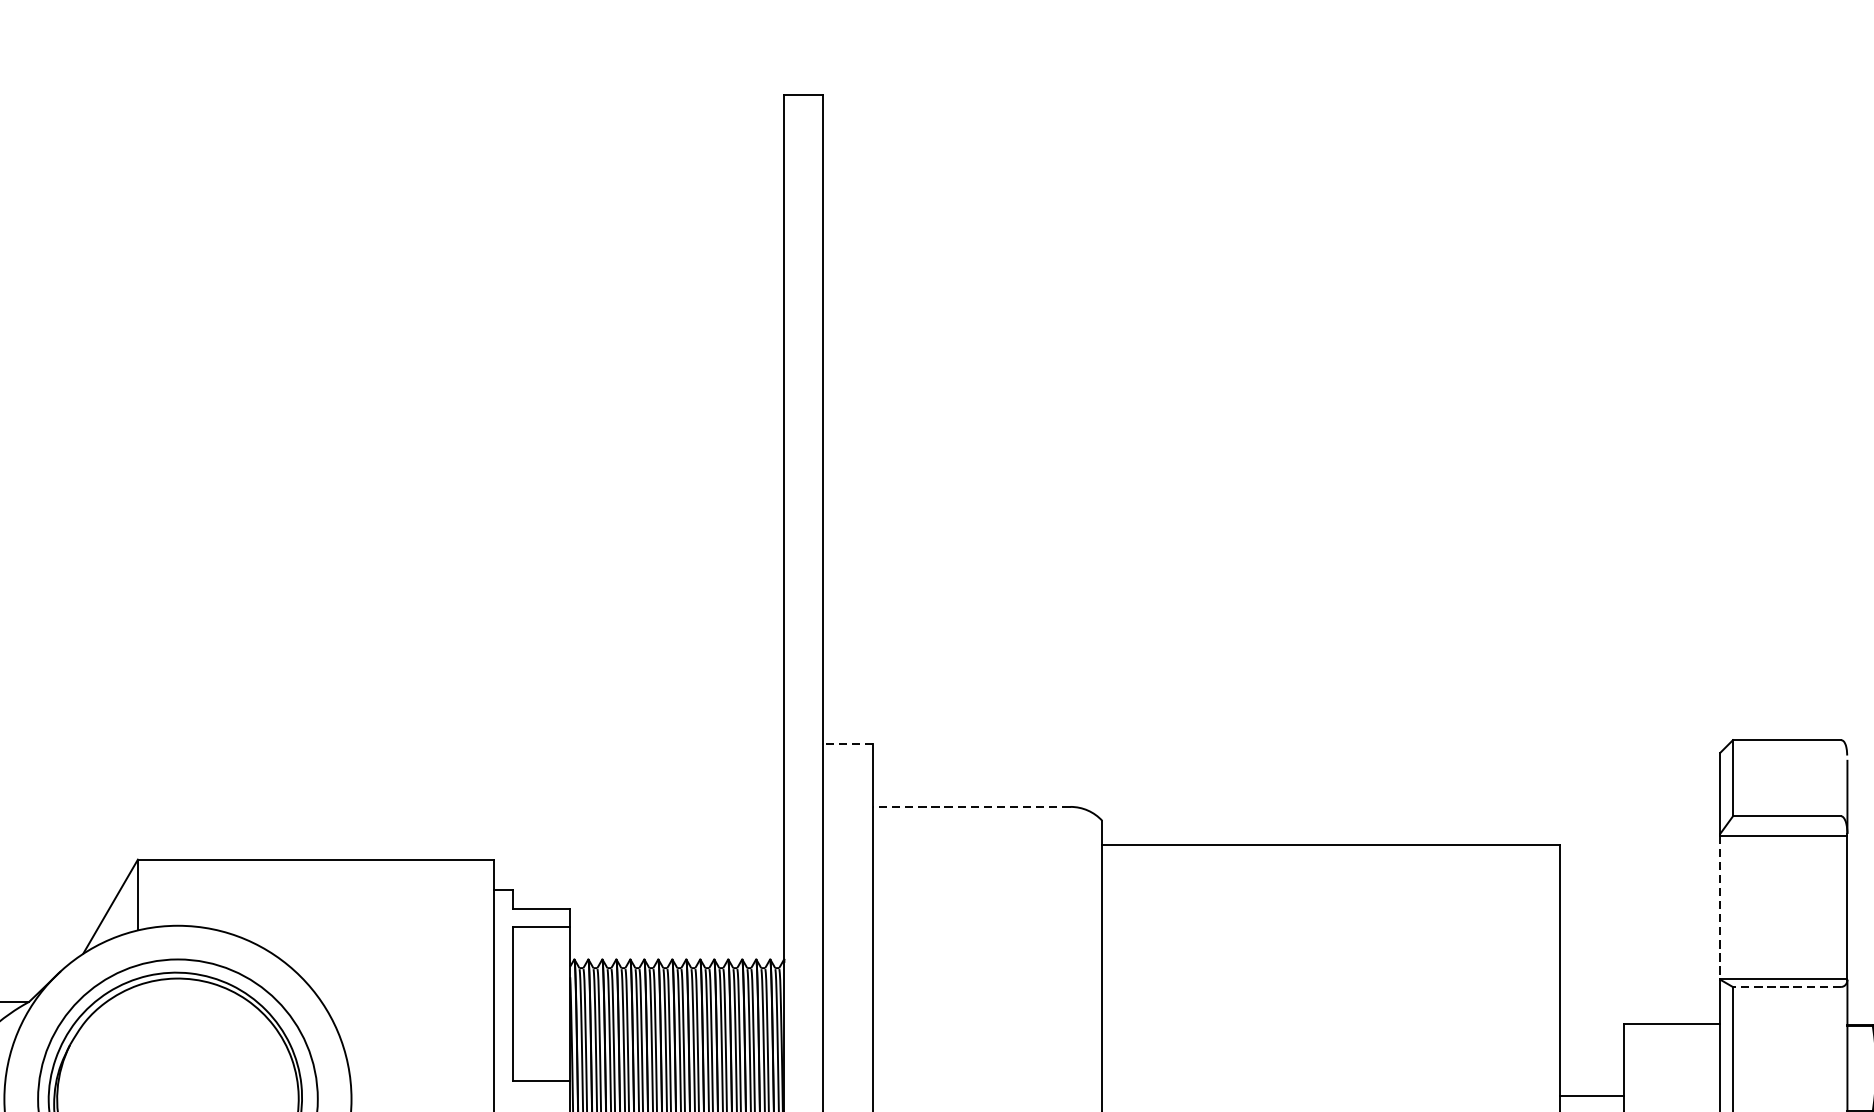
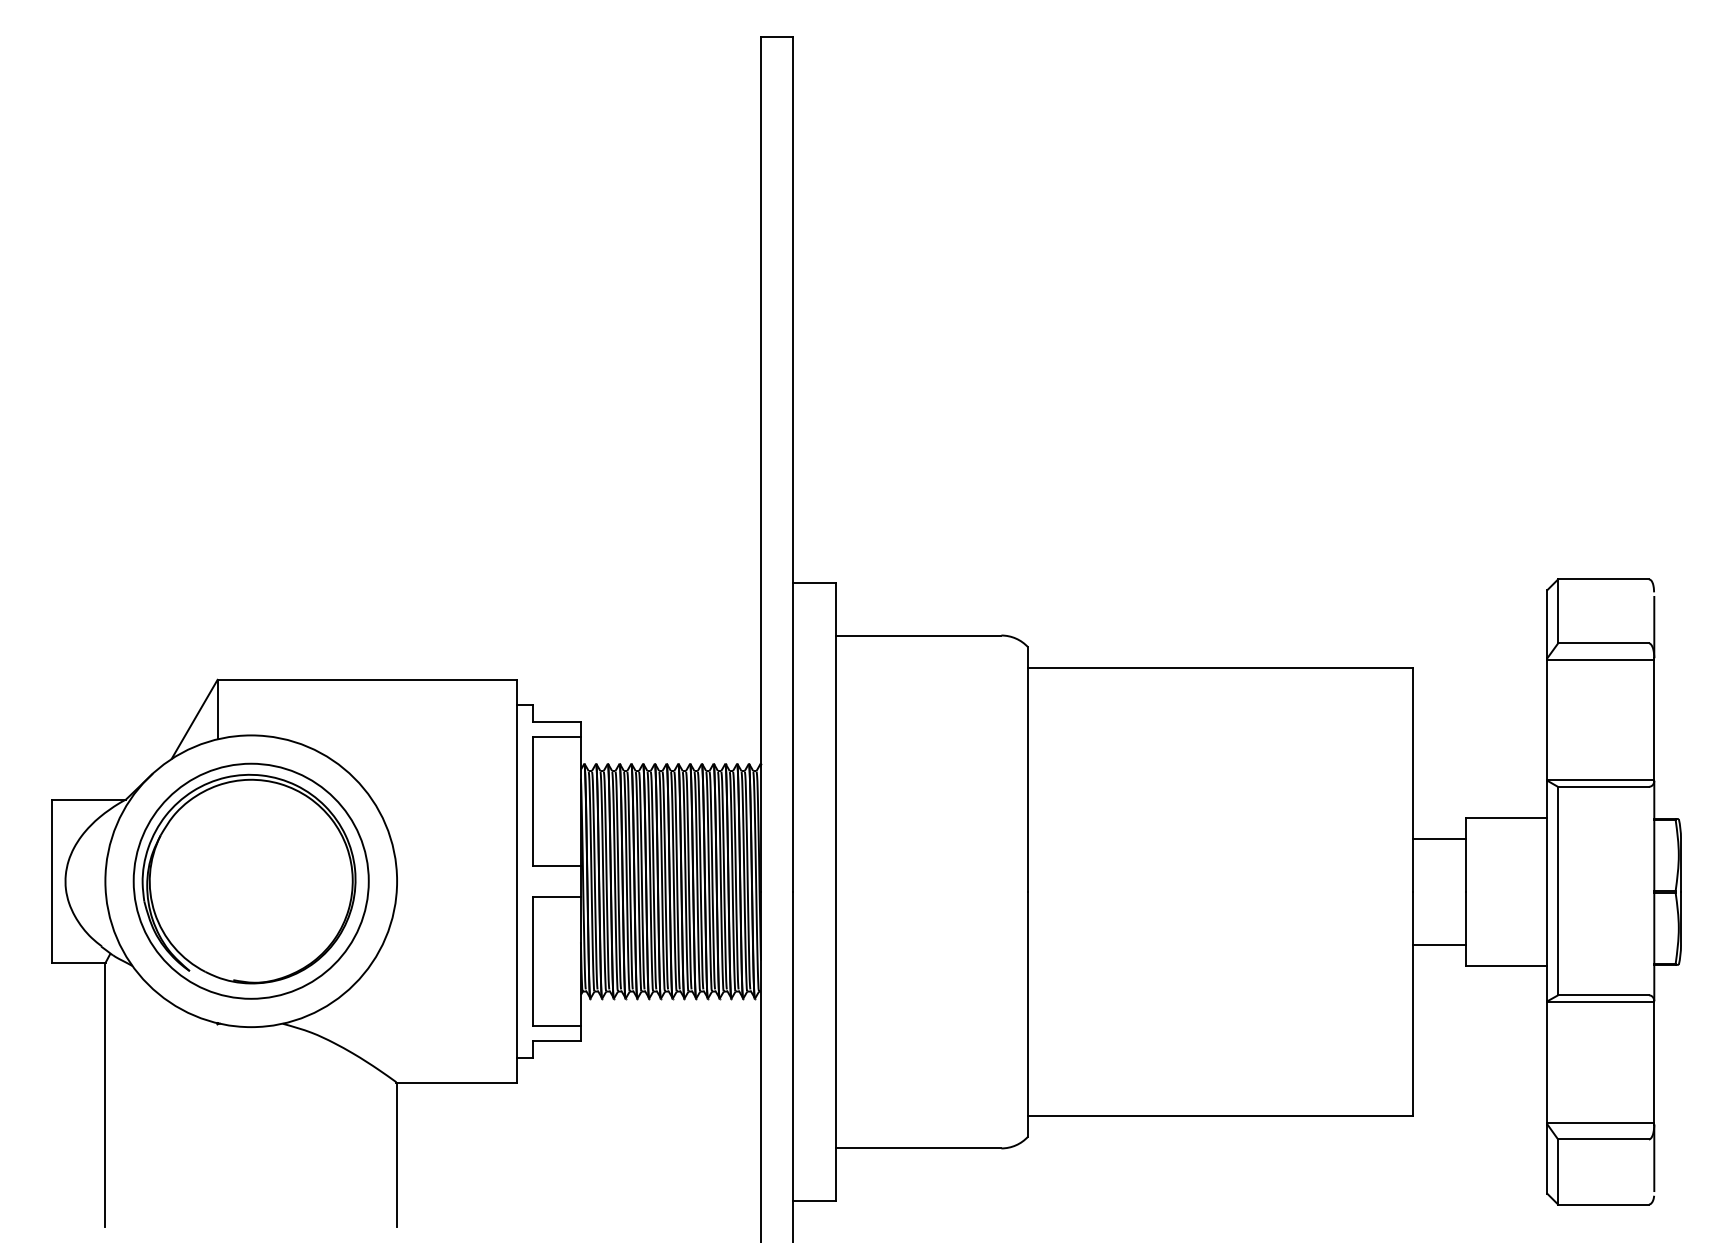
line: (846, 743) -> (813, 582), dashed -> solid
line: (971, 806) -> (918, 635), dashed -> solid
line: (1720, 908) -> (1547, 720), dashed -> solid
line: (1786, 986) -> (1603, 786), dashed -> solid
line: (1591, 1096) -> (1439, 838), moved

